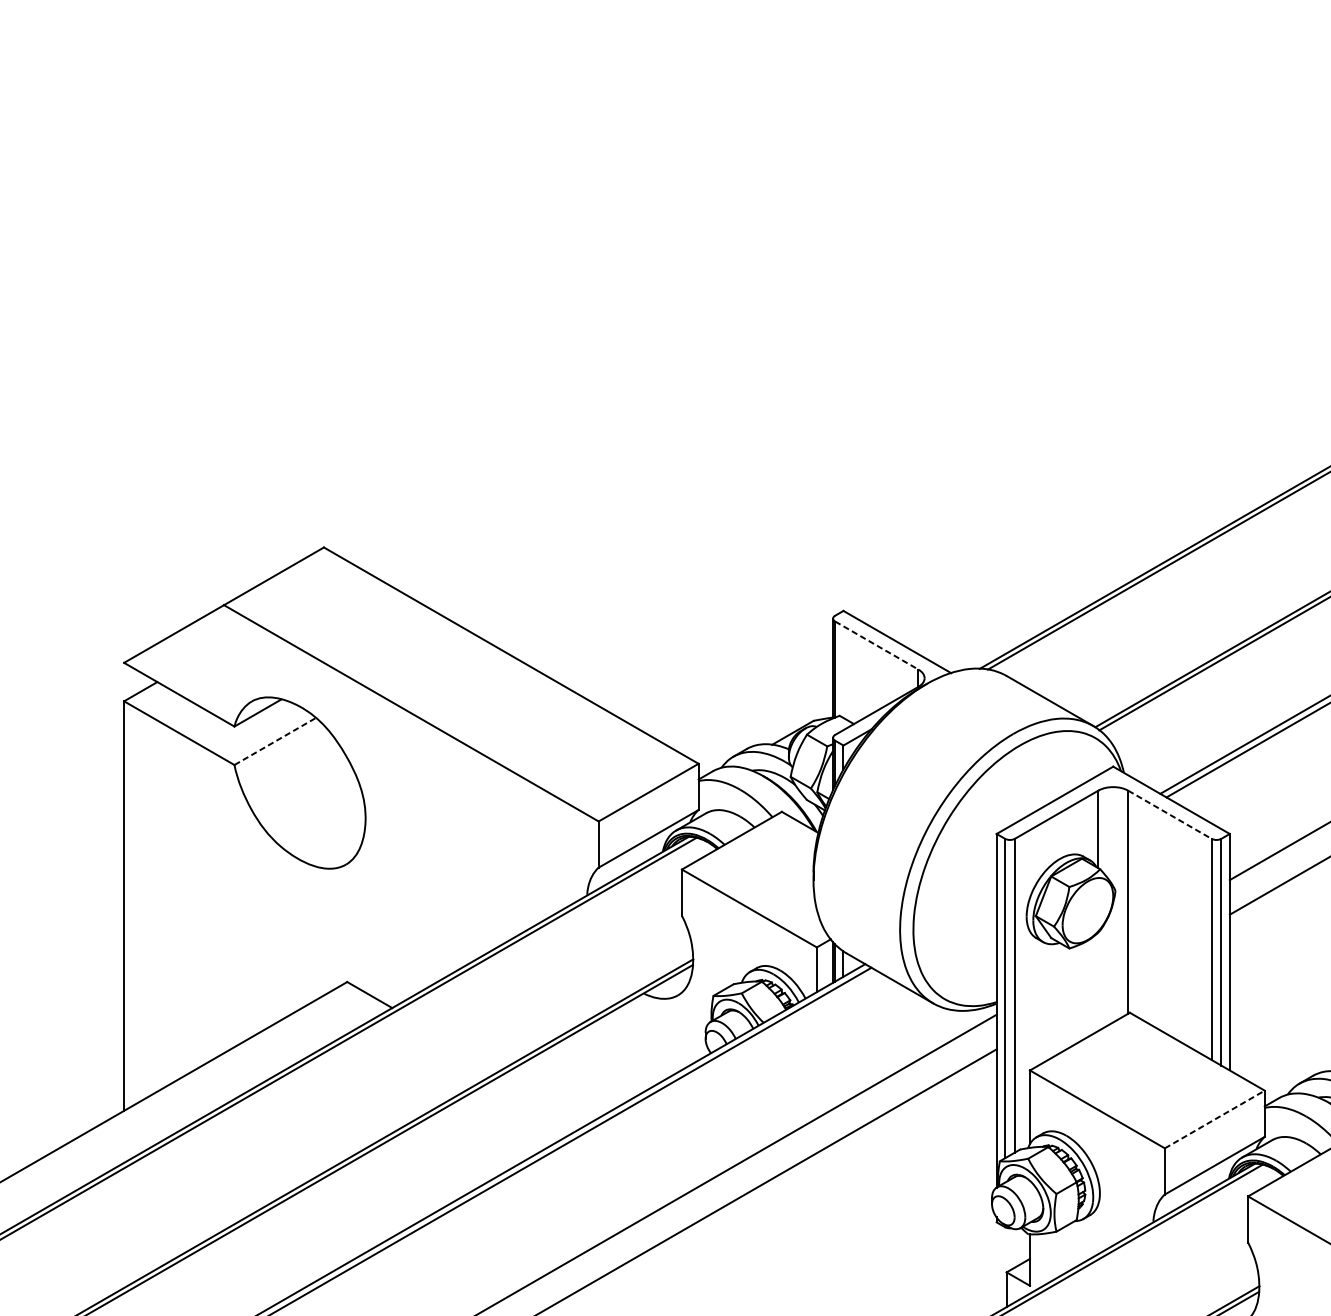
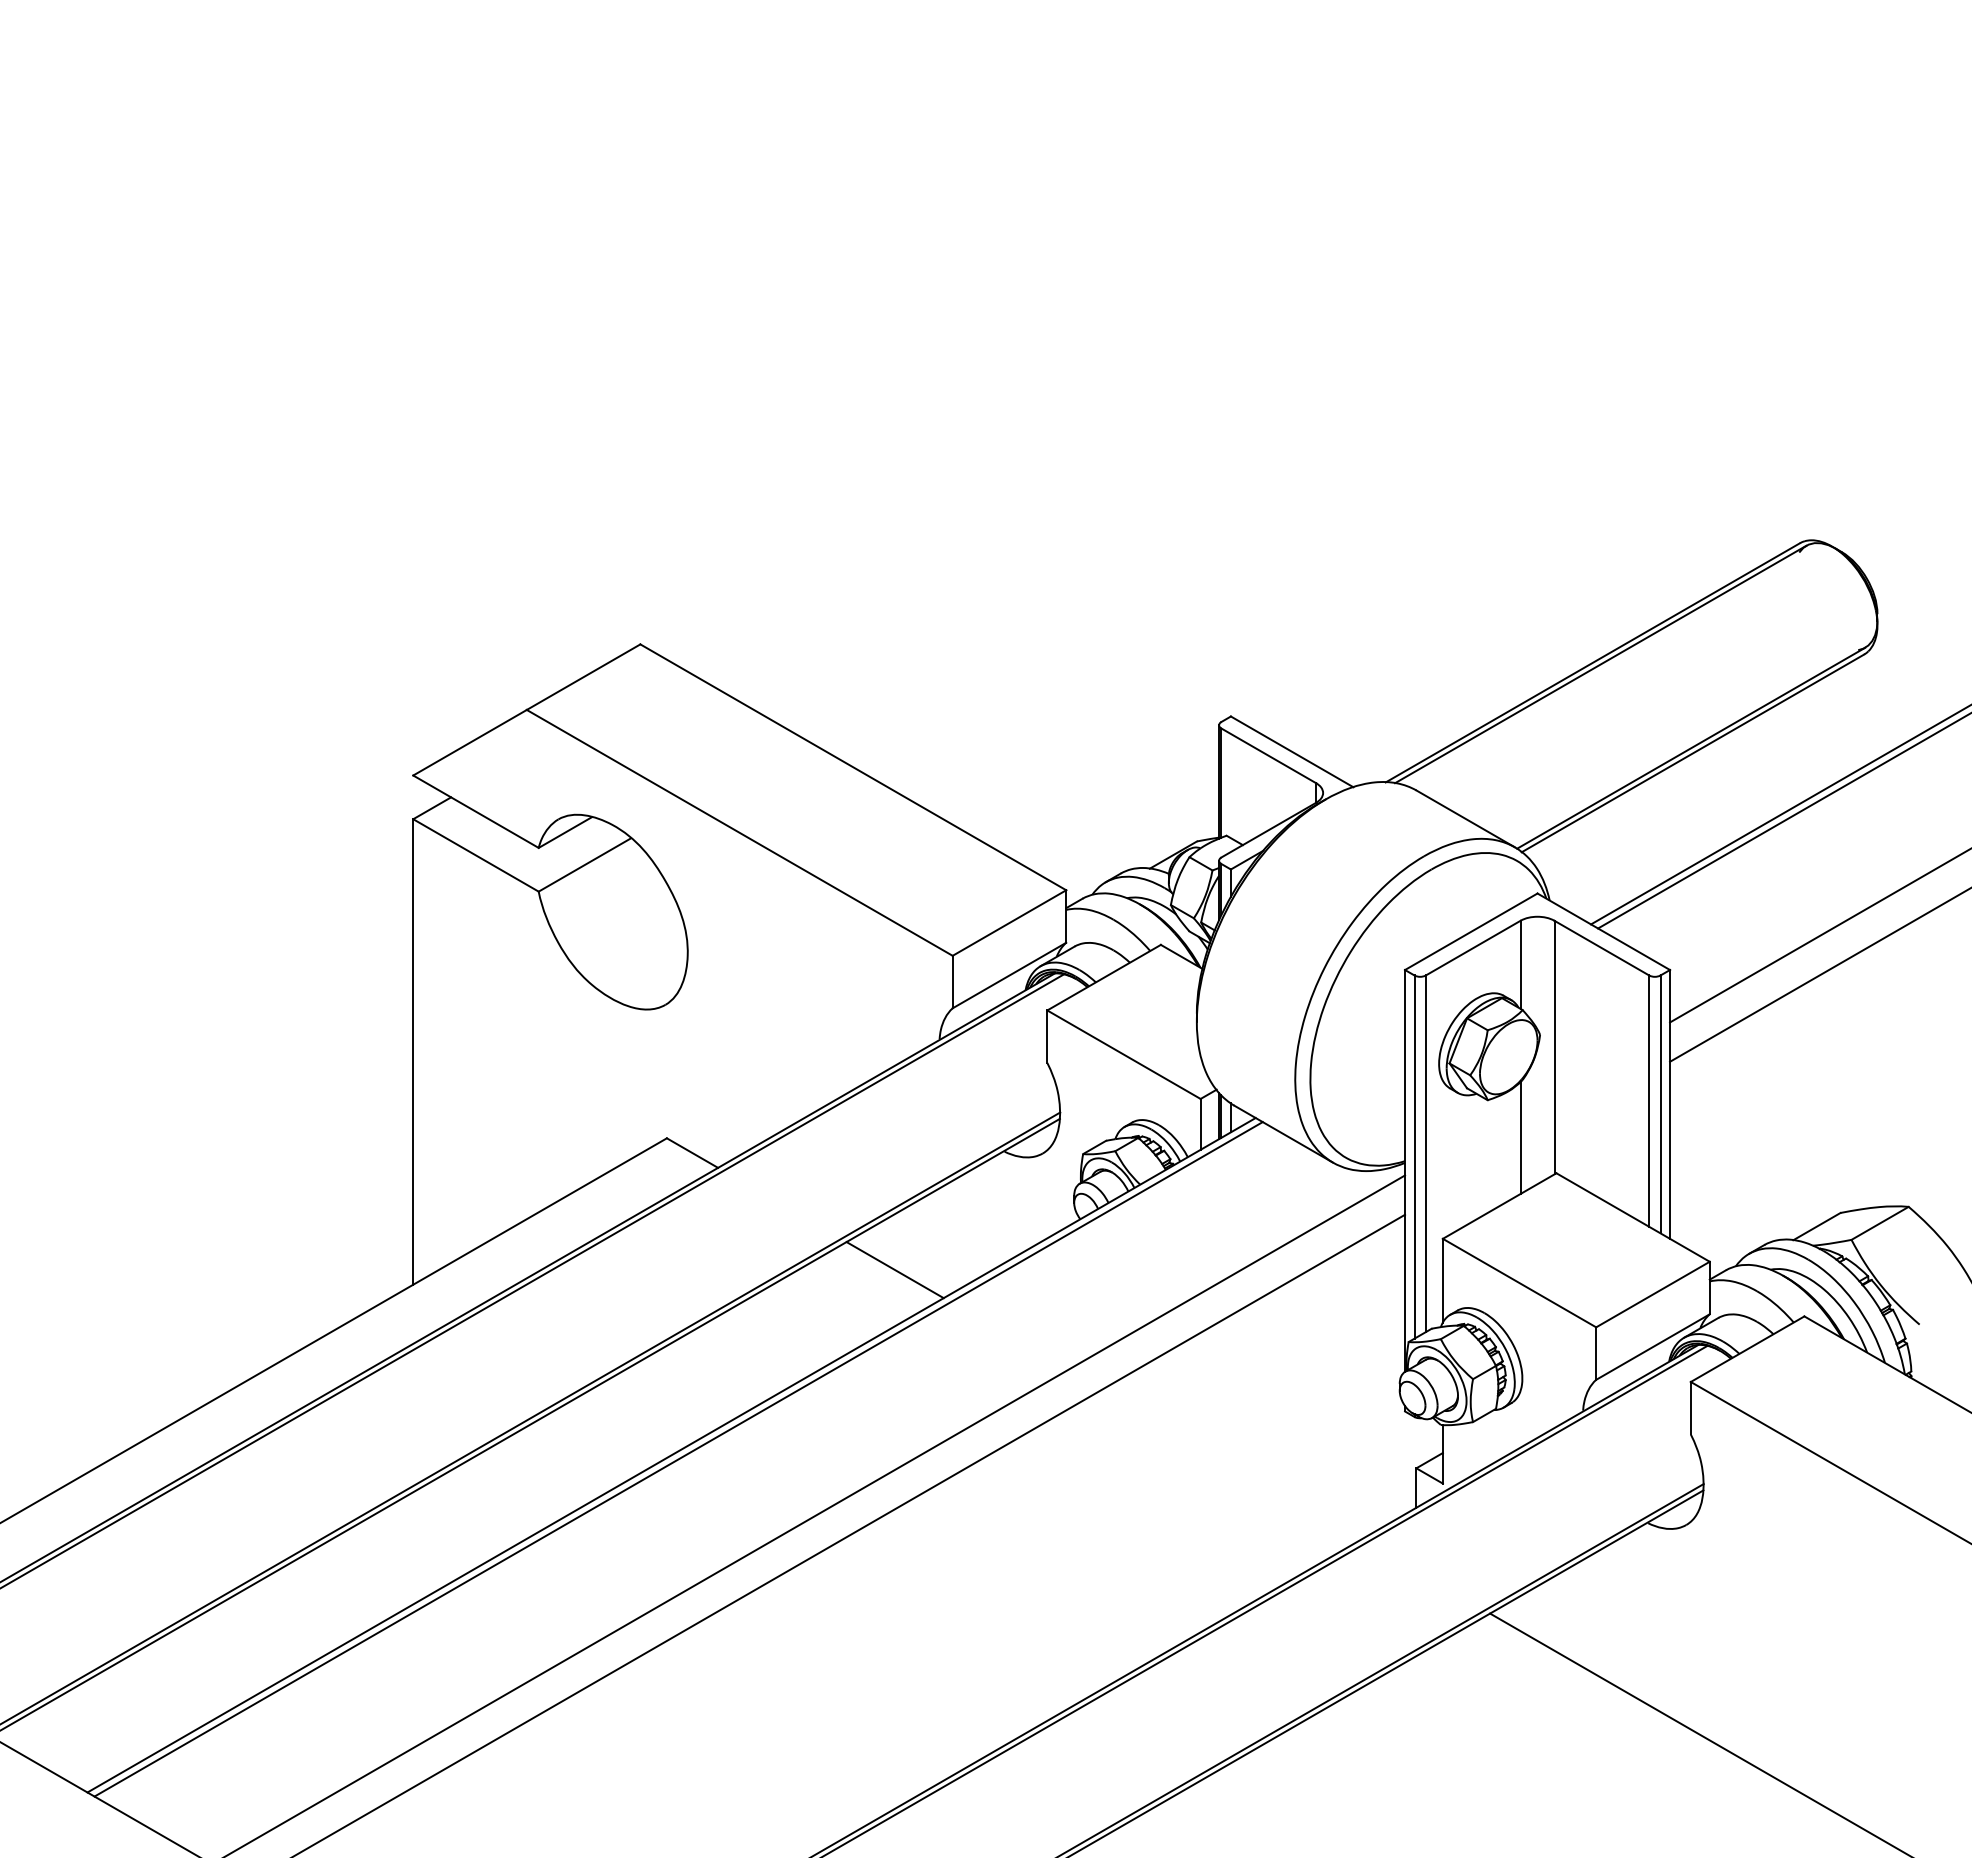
line: (876, 645) -> (1268, 755), dashed -> solid
line: (274, 742) -> (584, 865), dashed -> solid
line: (1169, 815) -> (1601, 948), dashed -> solid
line: (1098, 982) -> (1520, 1138), added
line: (547, 1098) -> (894, 1270), added
line: (1214, 1119) -> (1652, 1294), dashed -> solid

